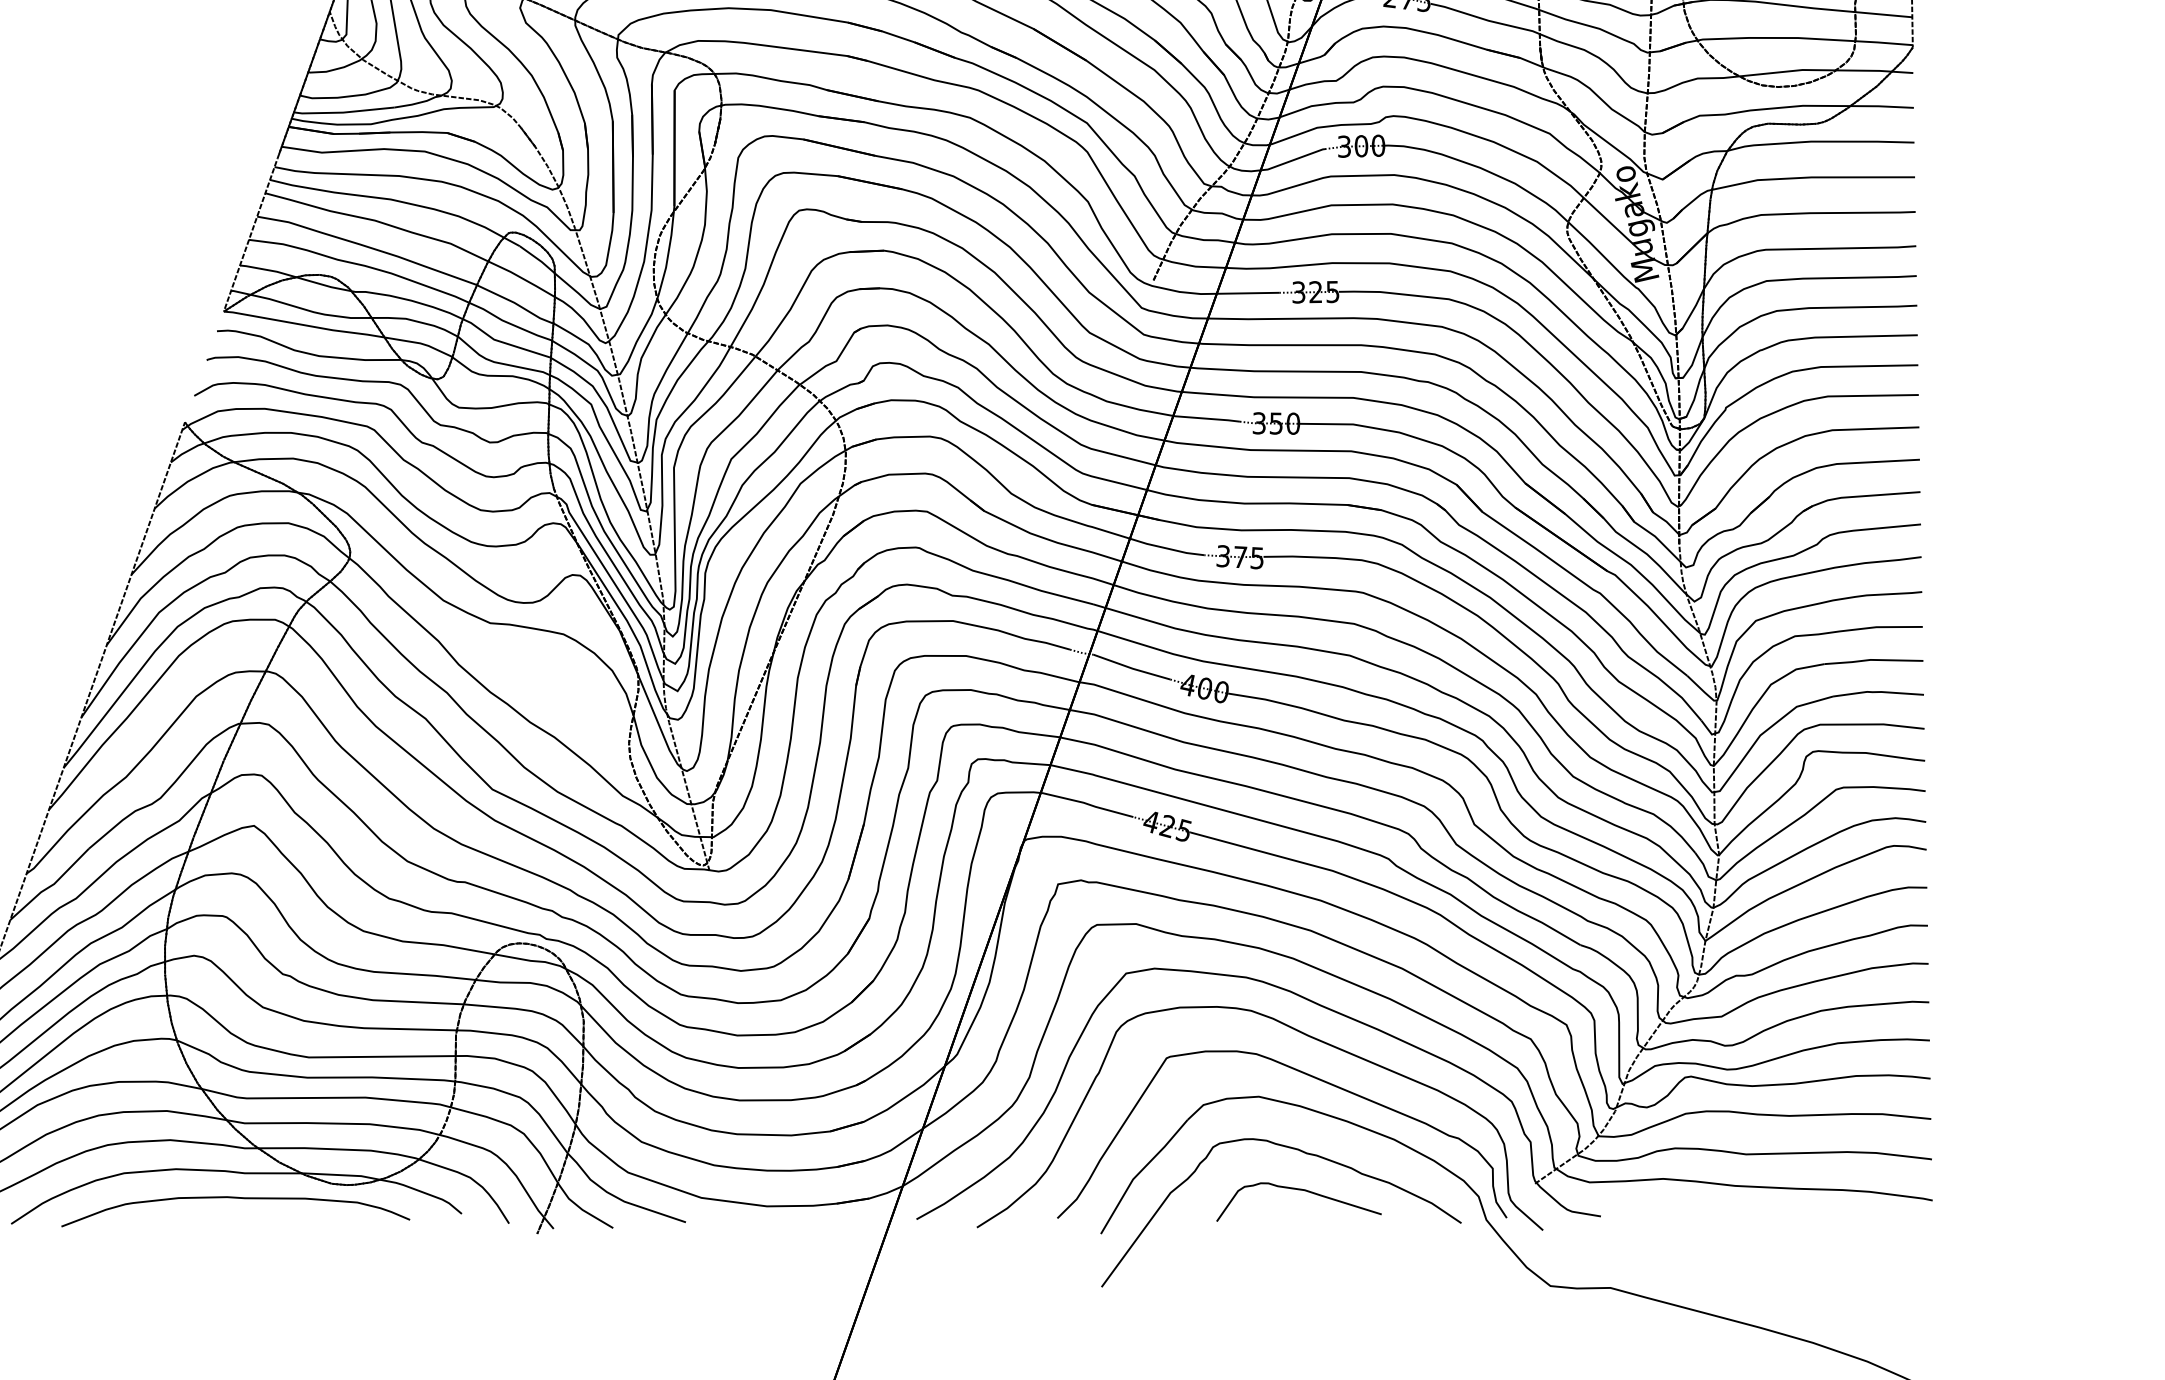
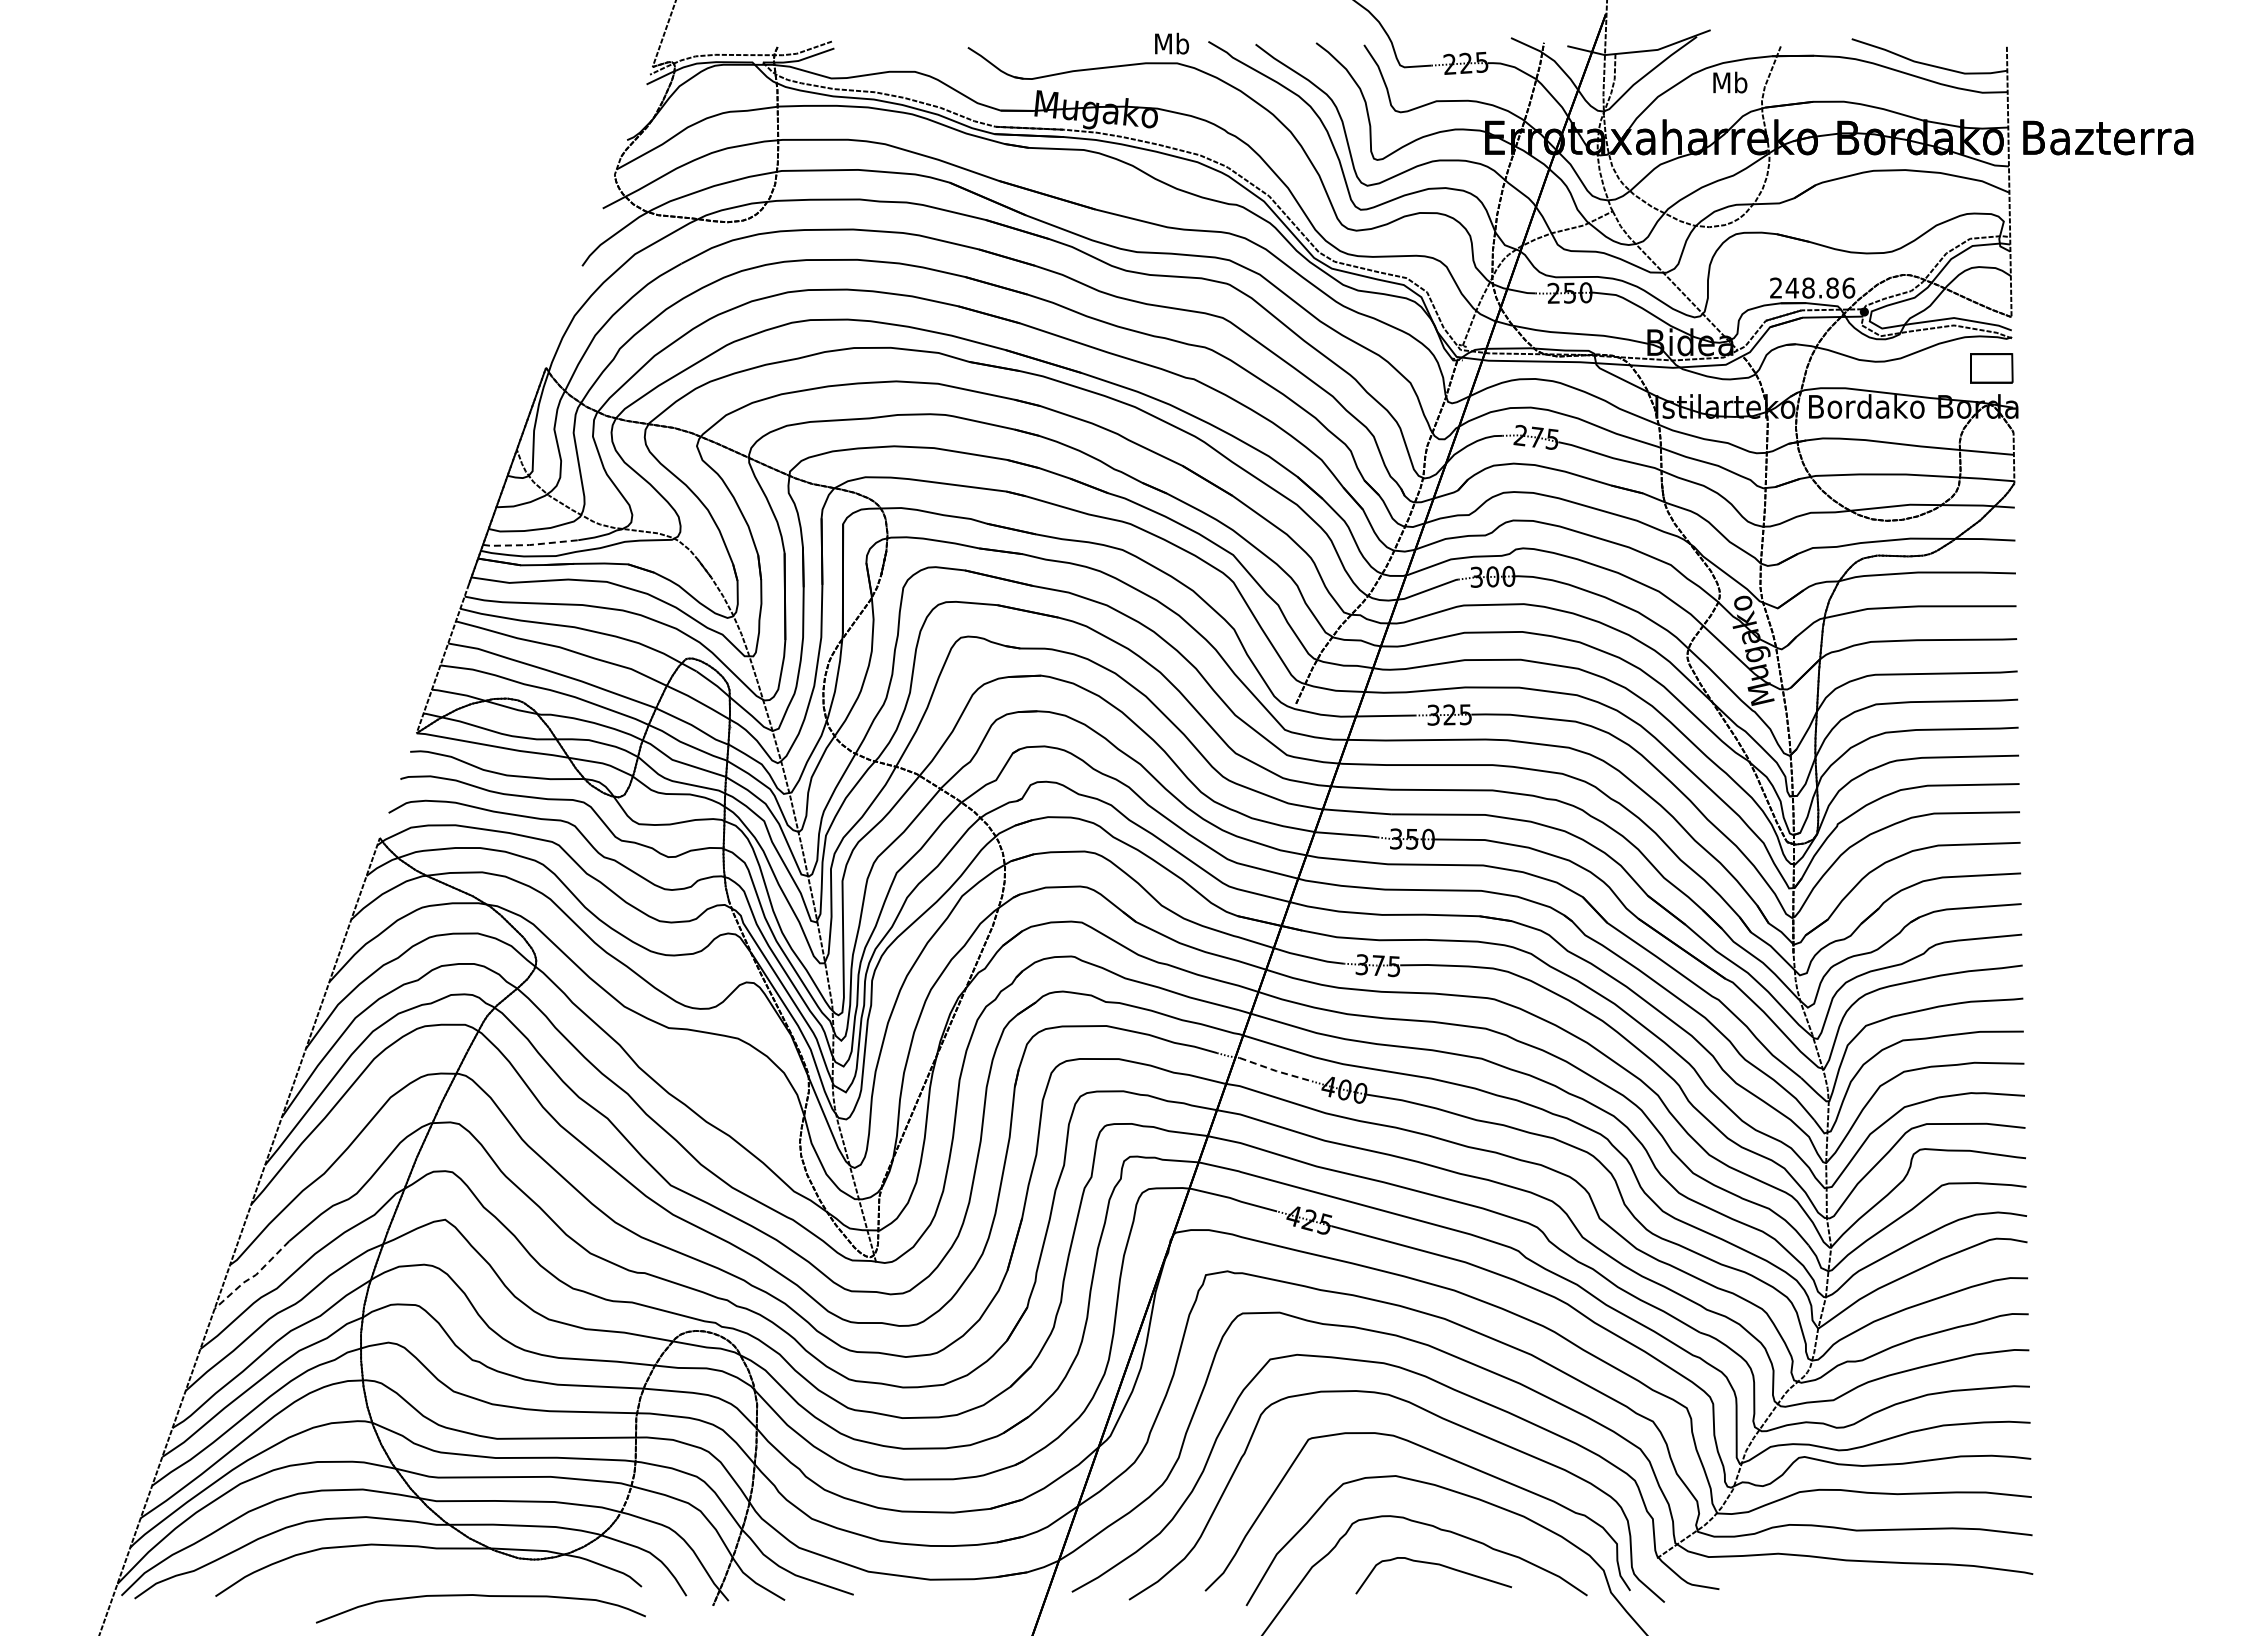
line: (343, 113) -> (529, 545), solid -> dashed
line: (1131, 668) -> (1275, 1070), solid -> dashed
line: (50, 885) -> (252, 1276), solid -> dashed
curve: (235, 1198) -> (480, 1596), moved

